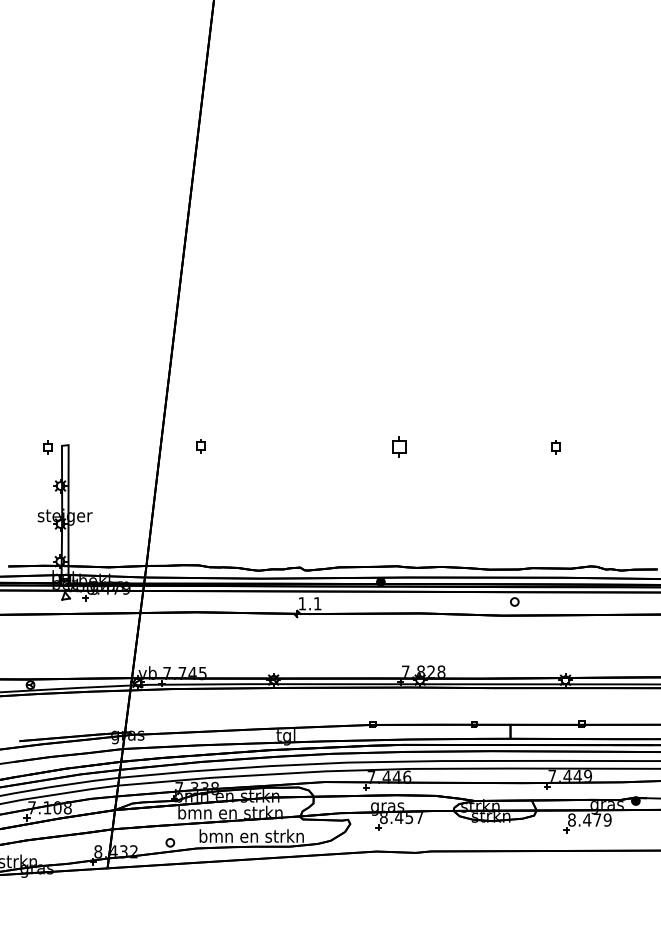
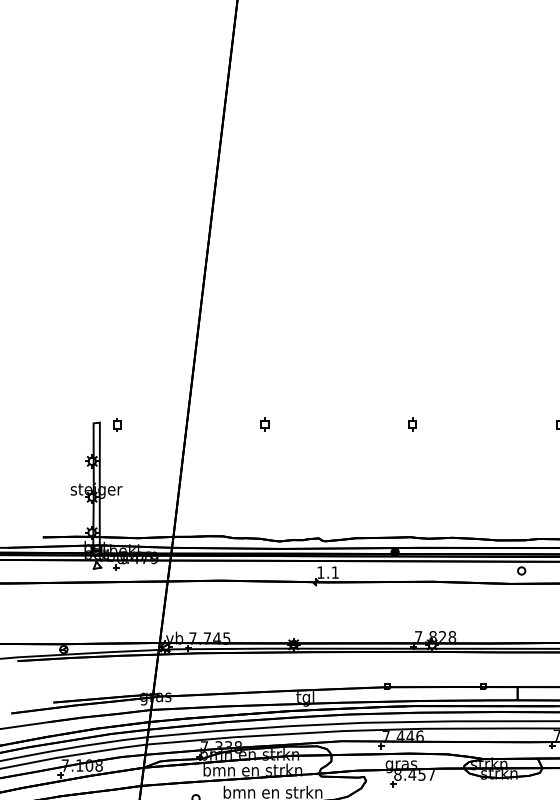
part: (200, 446) -> (264, 424), moved
part: (47, 447) -> (116, 424), moved
part: (399, 447) -> (412, 424), size x0.62

